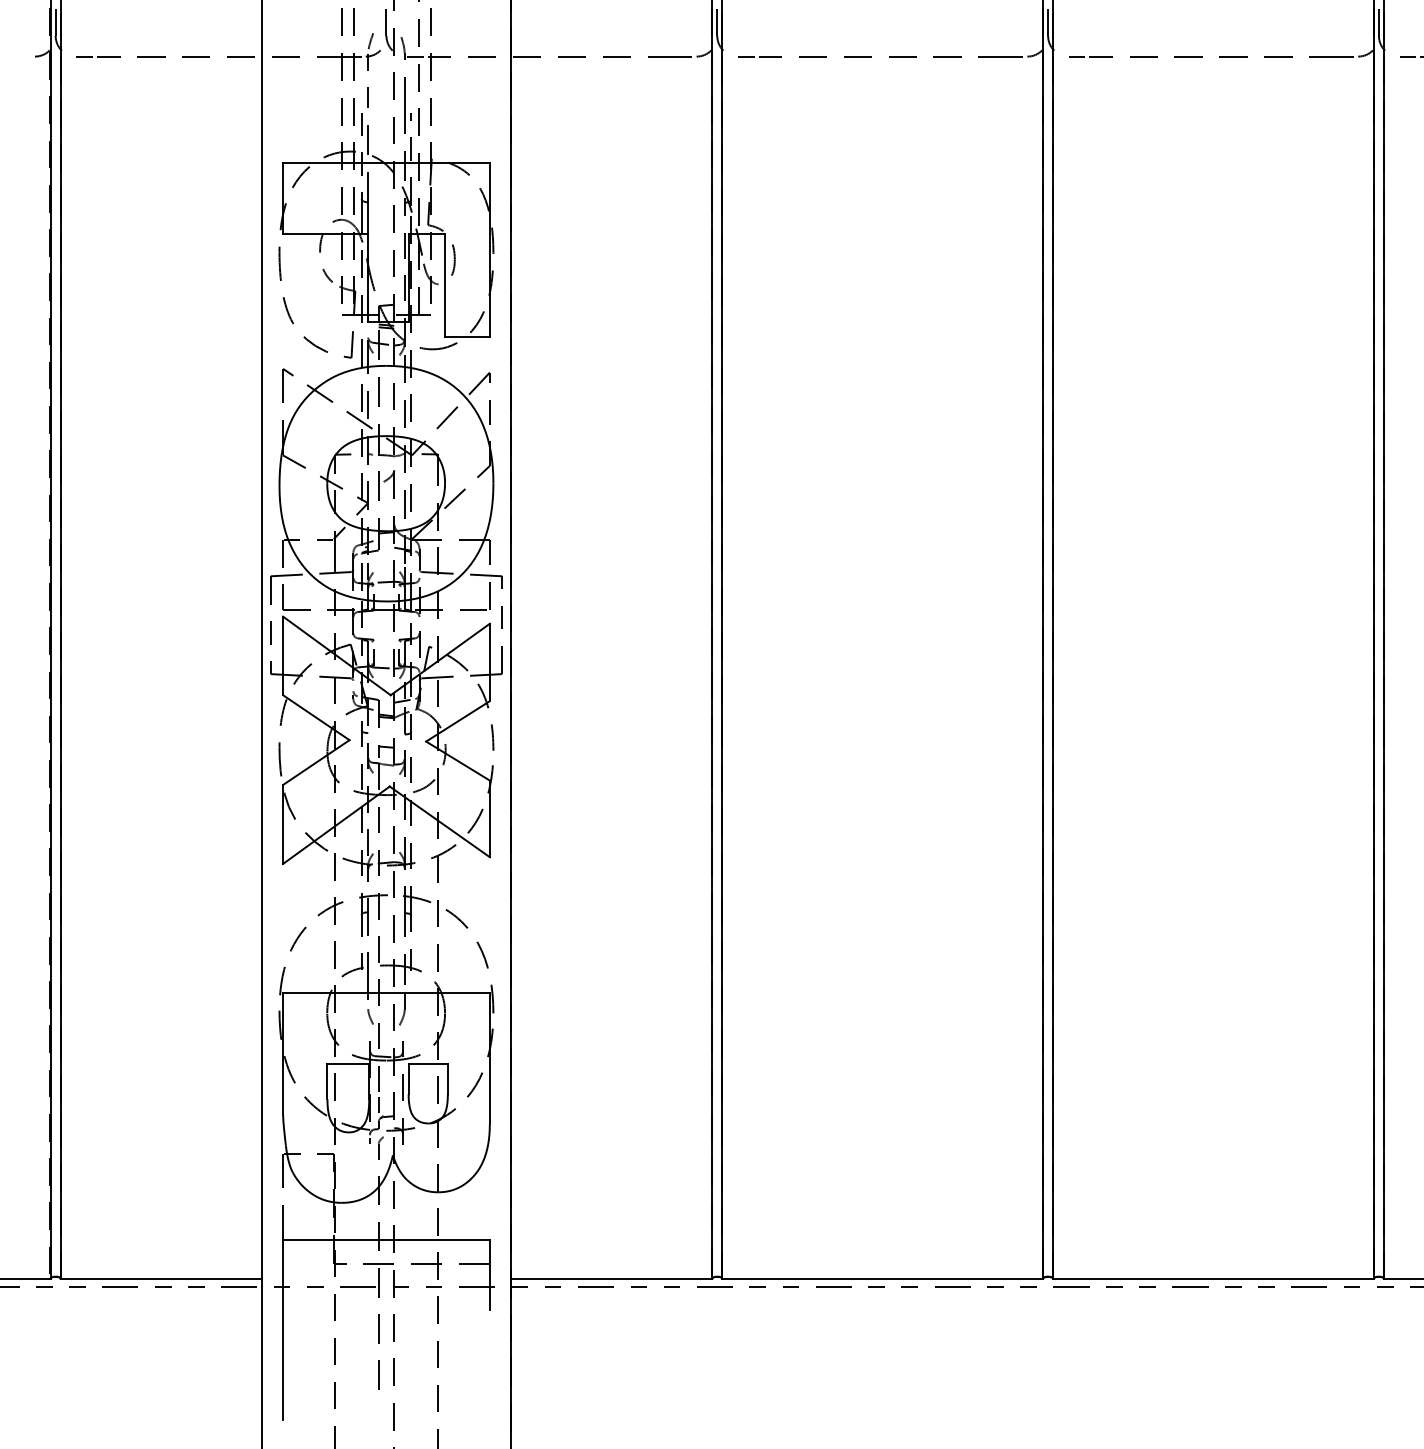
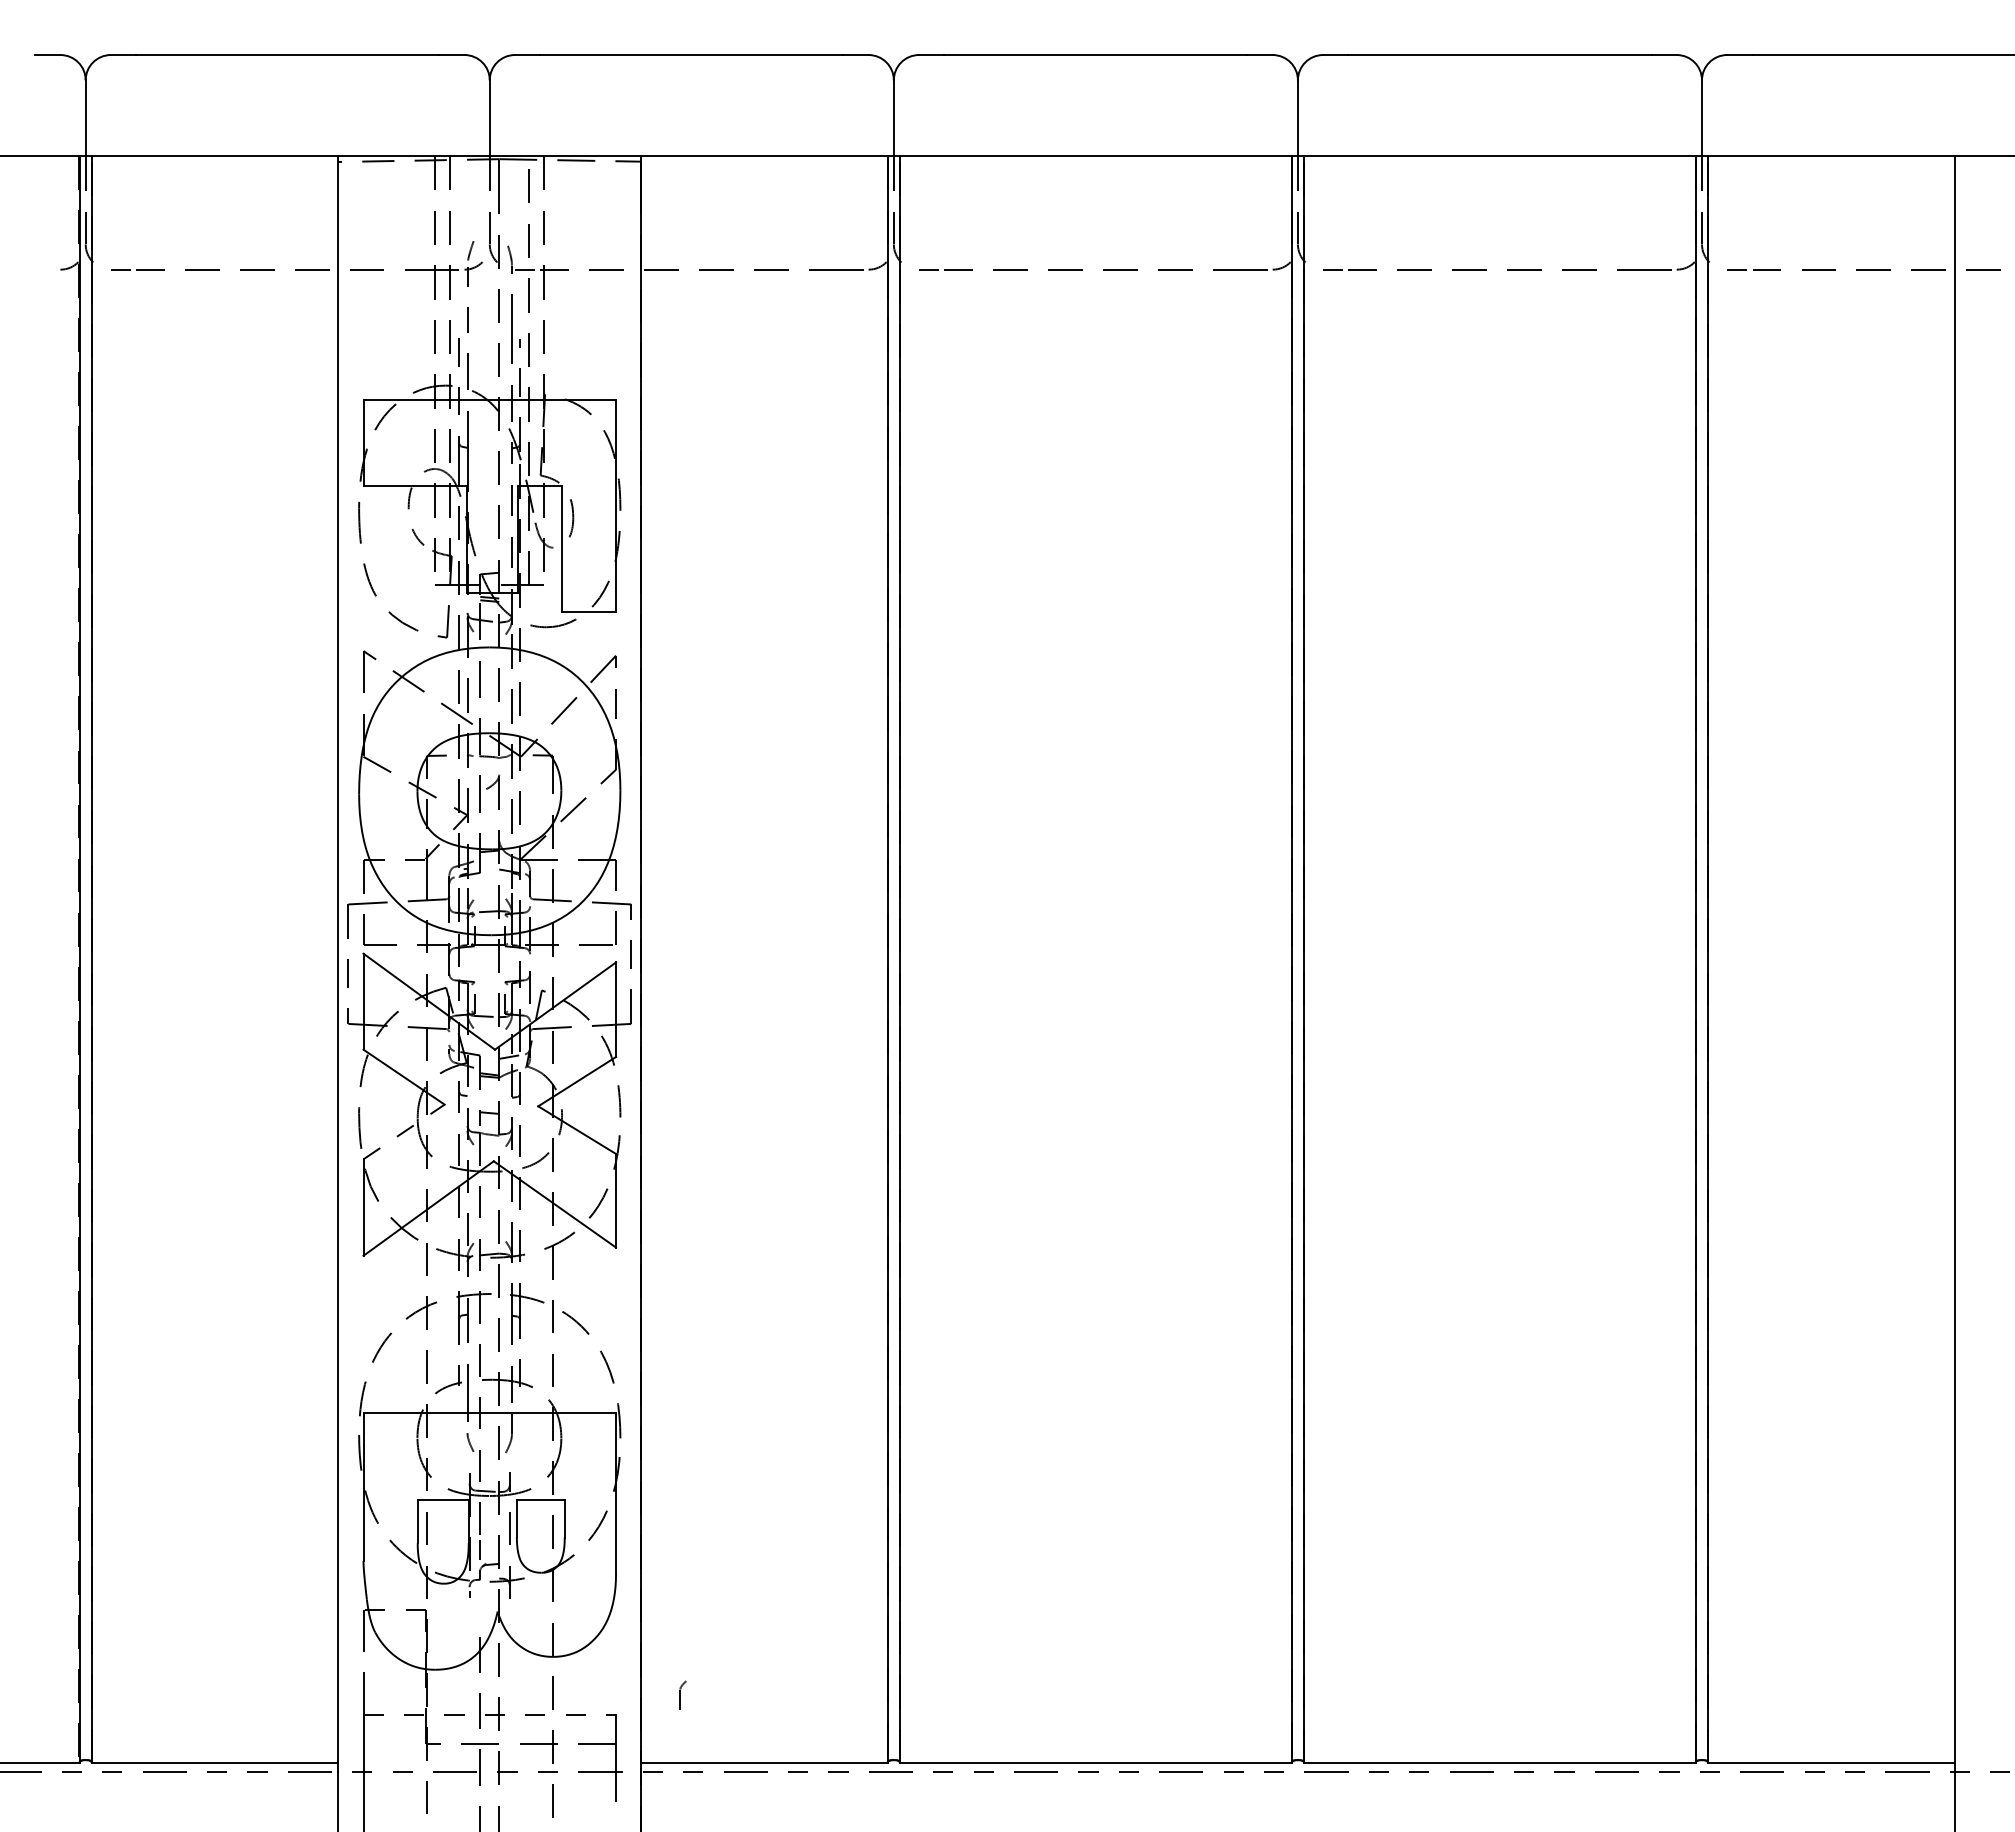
line: (316, 762) -> (404, 1131), solid -> dashed
part: (380, 1147) -> (682, 1694), moved
line: (387, 1239) -> (490, 1714), solid -> dashed

